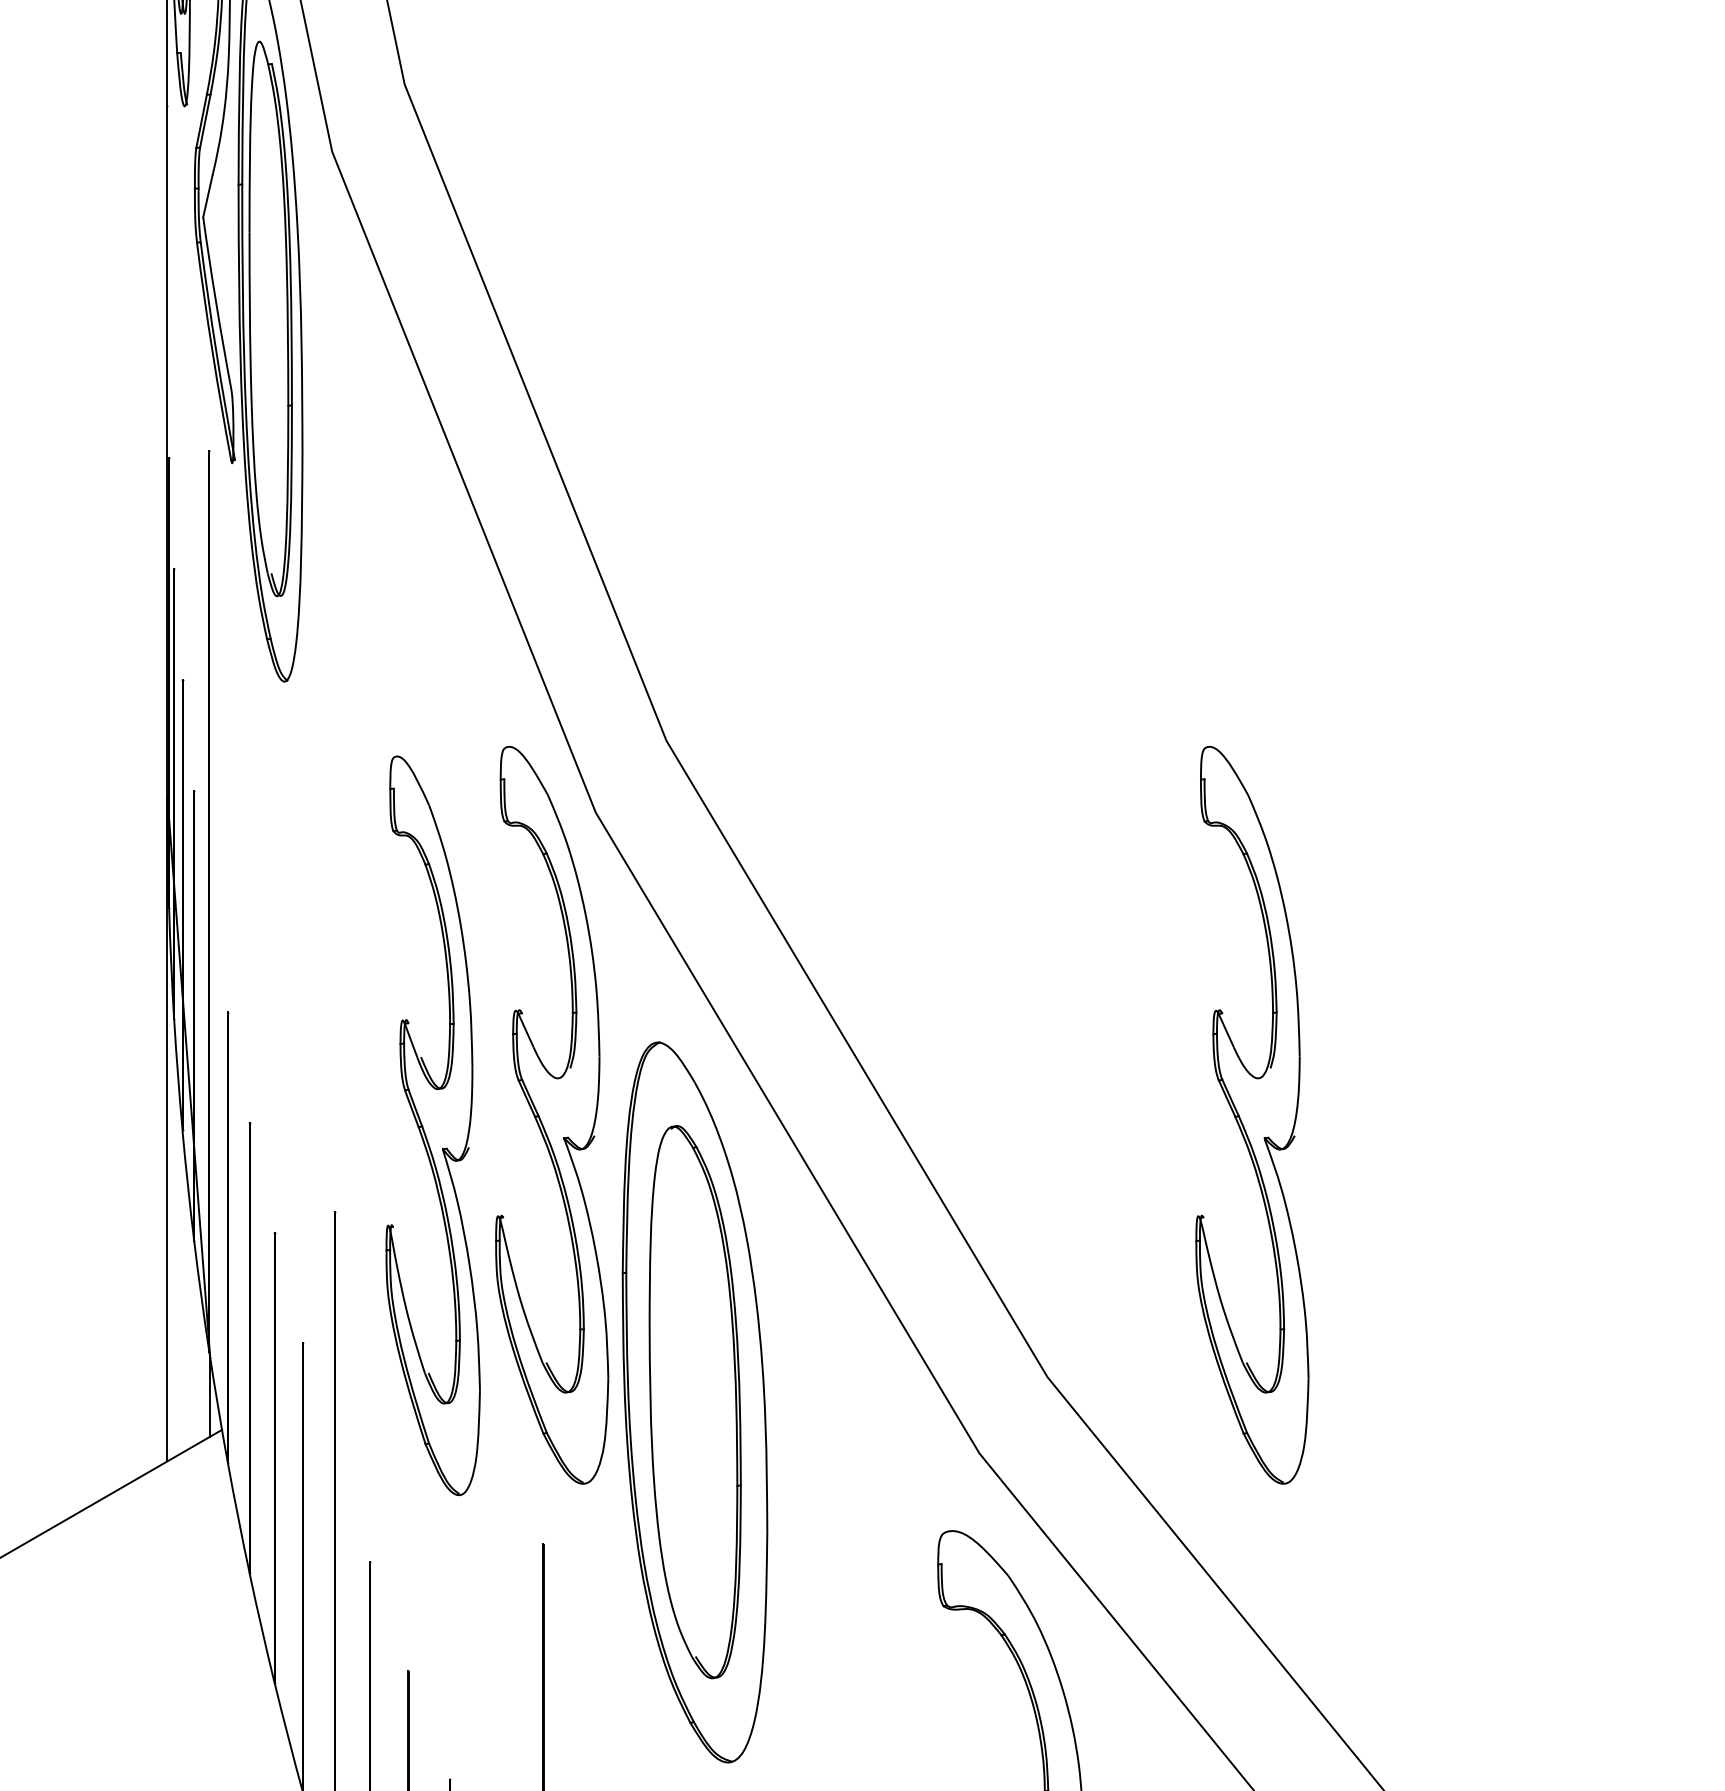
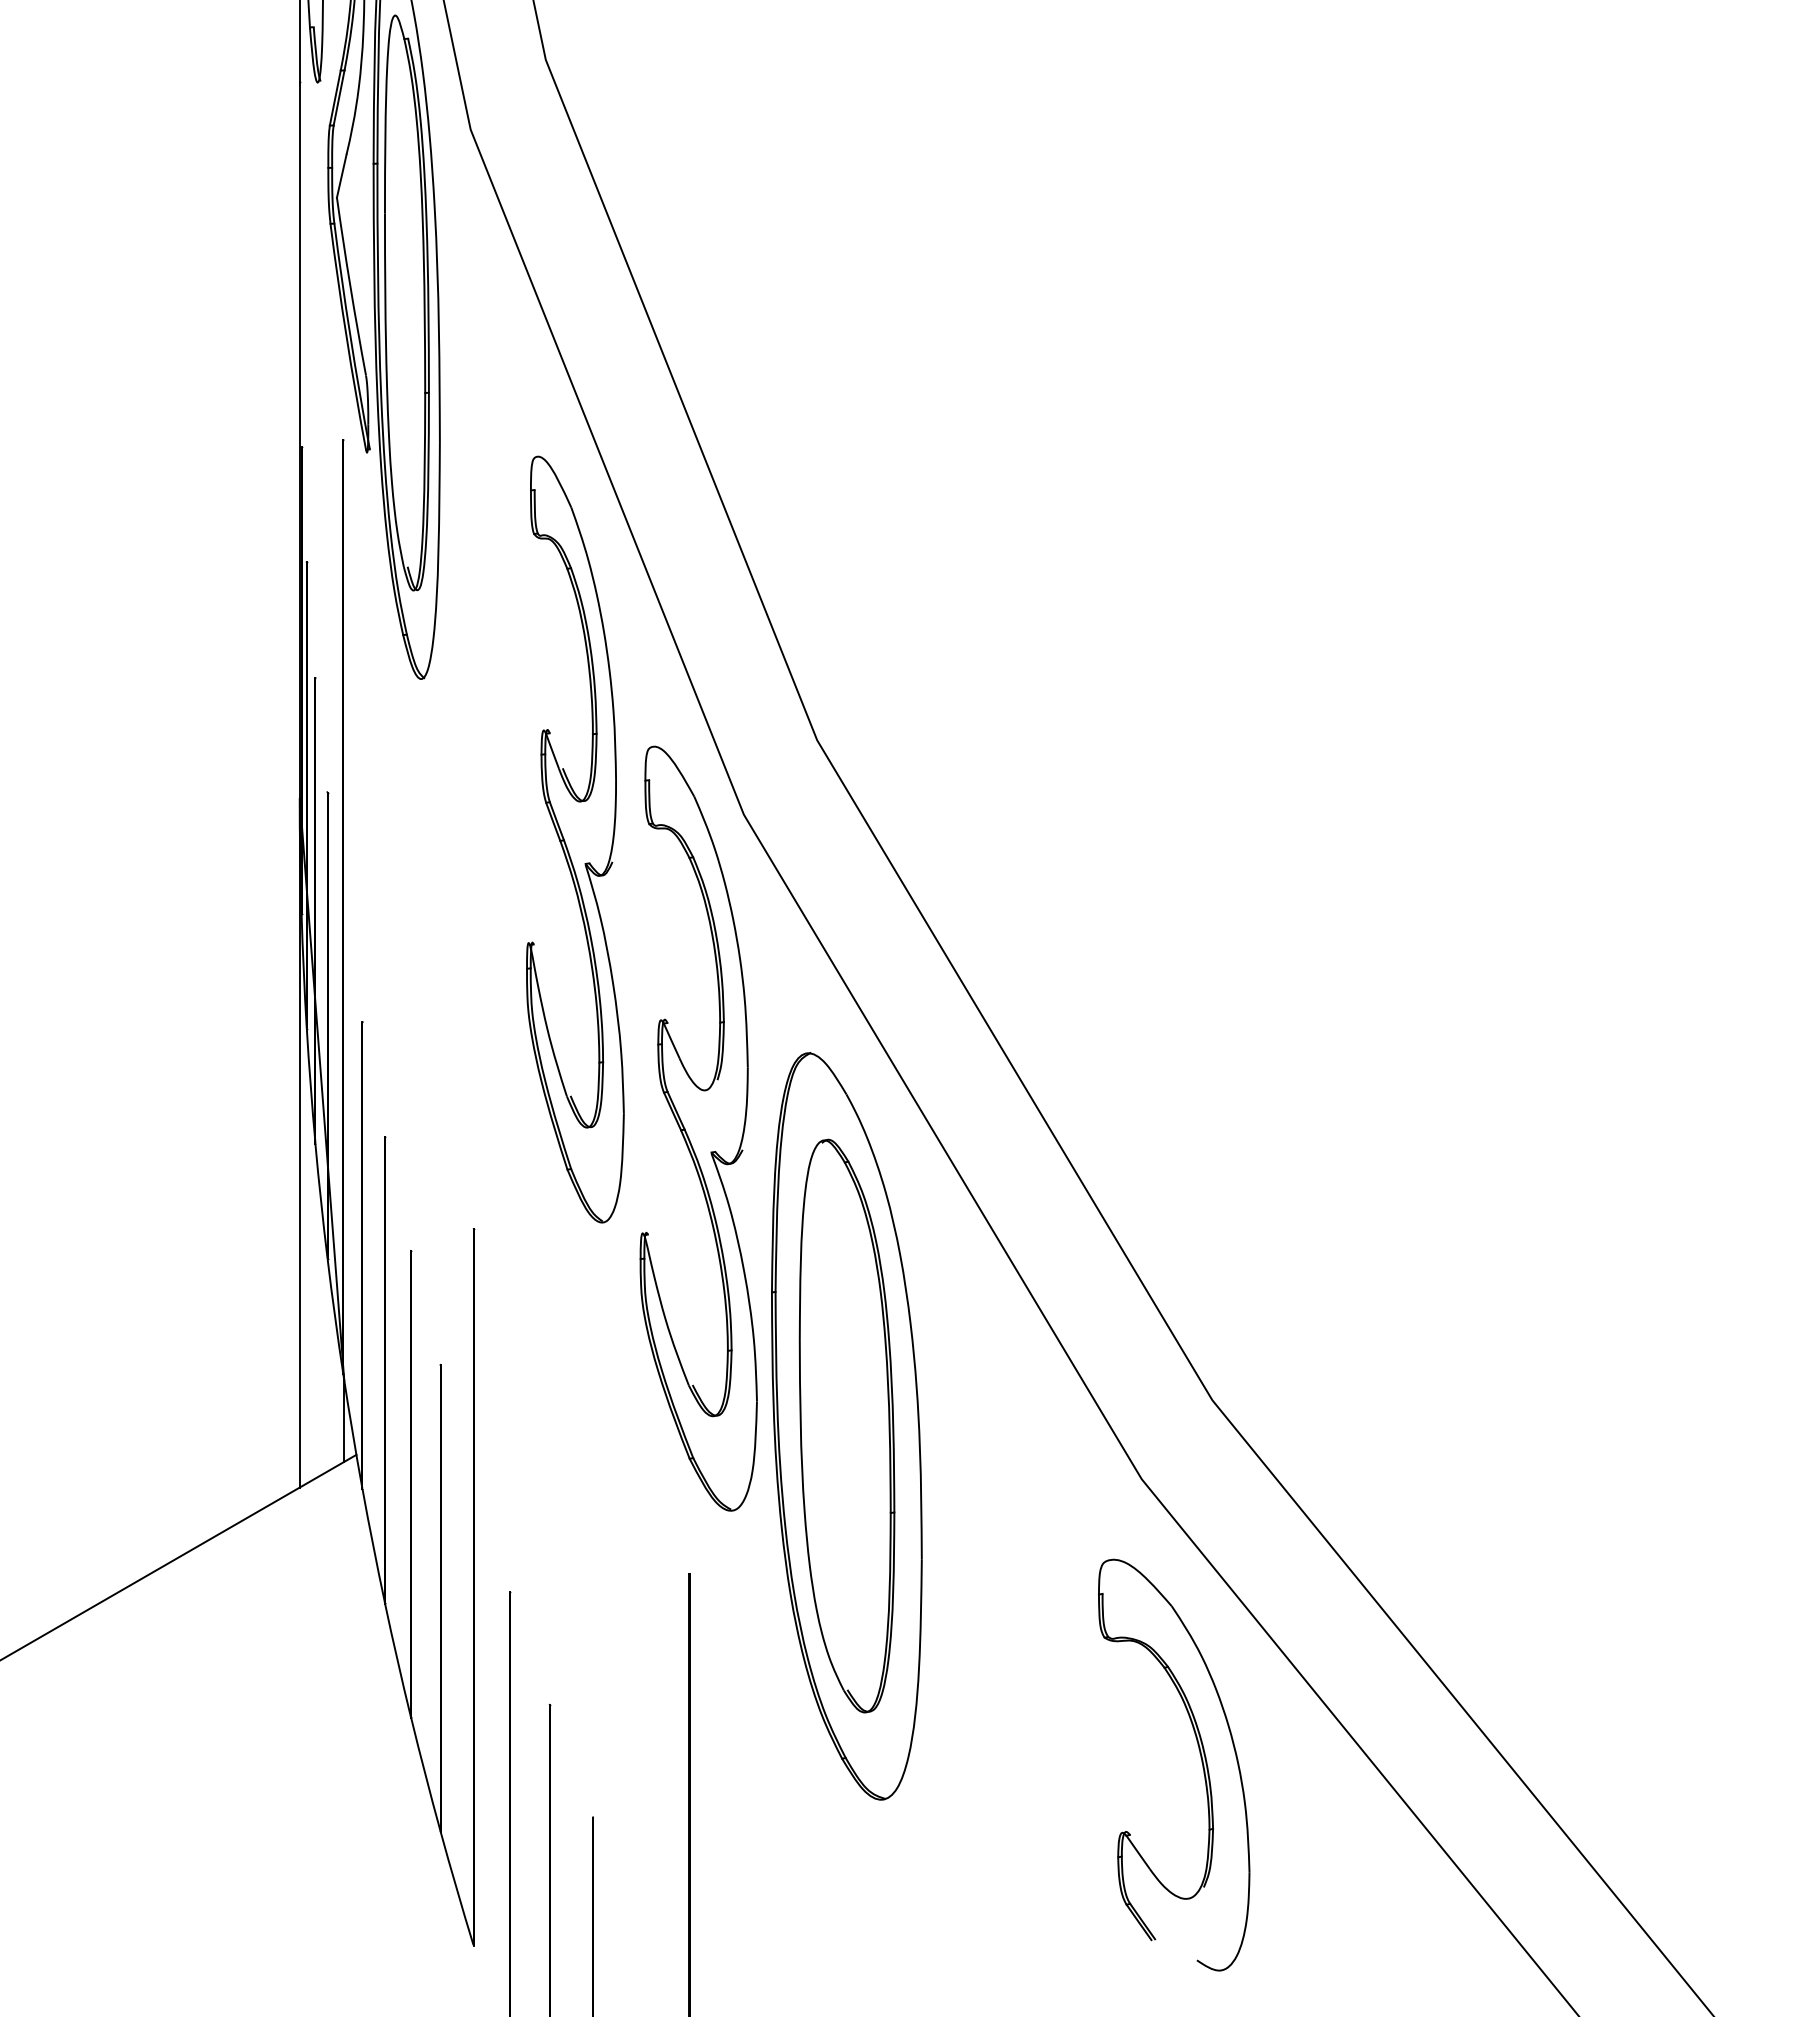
part: (1252, 1115) -> (1424, 1128), removed
part: (433, 1125) -> (575, 839), moved

